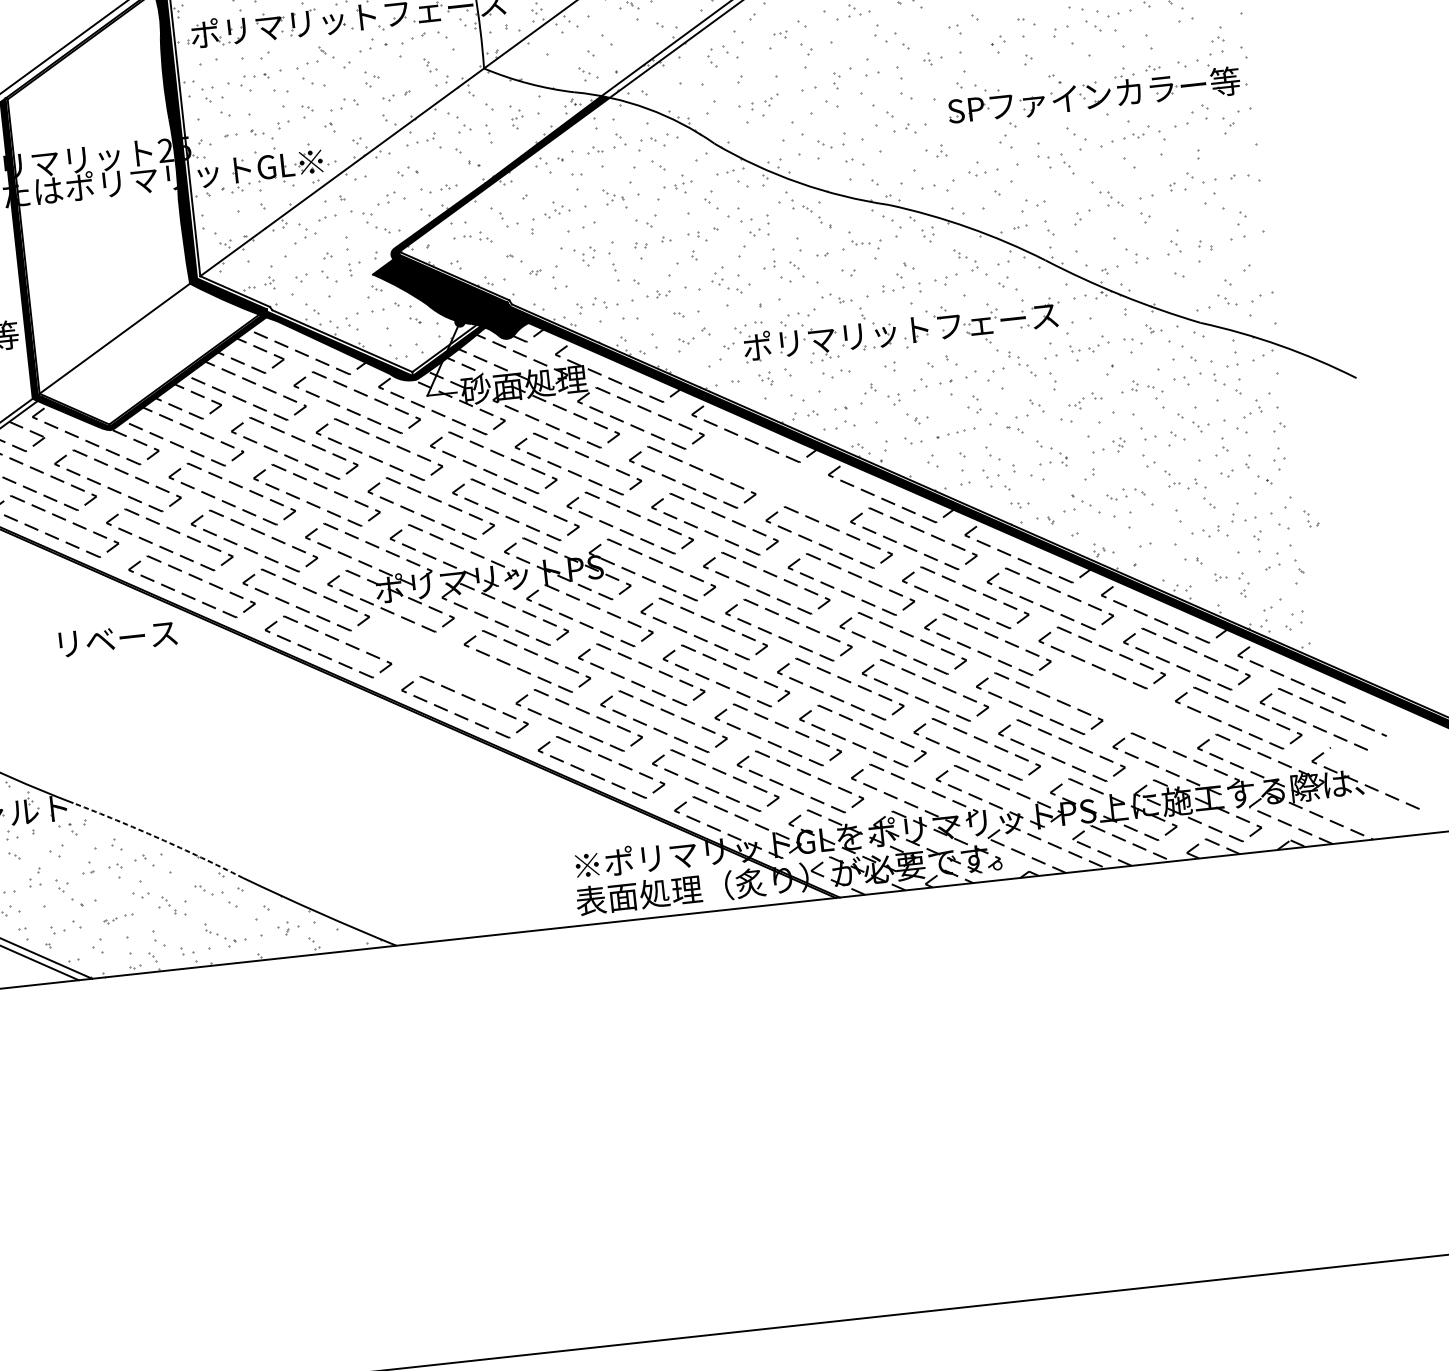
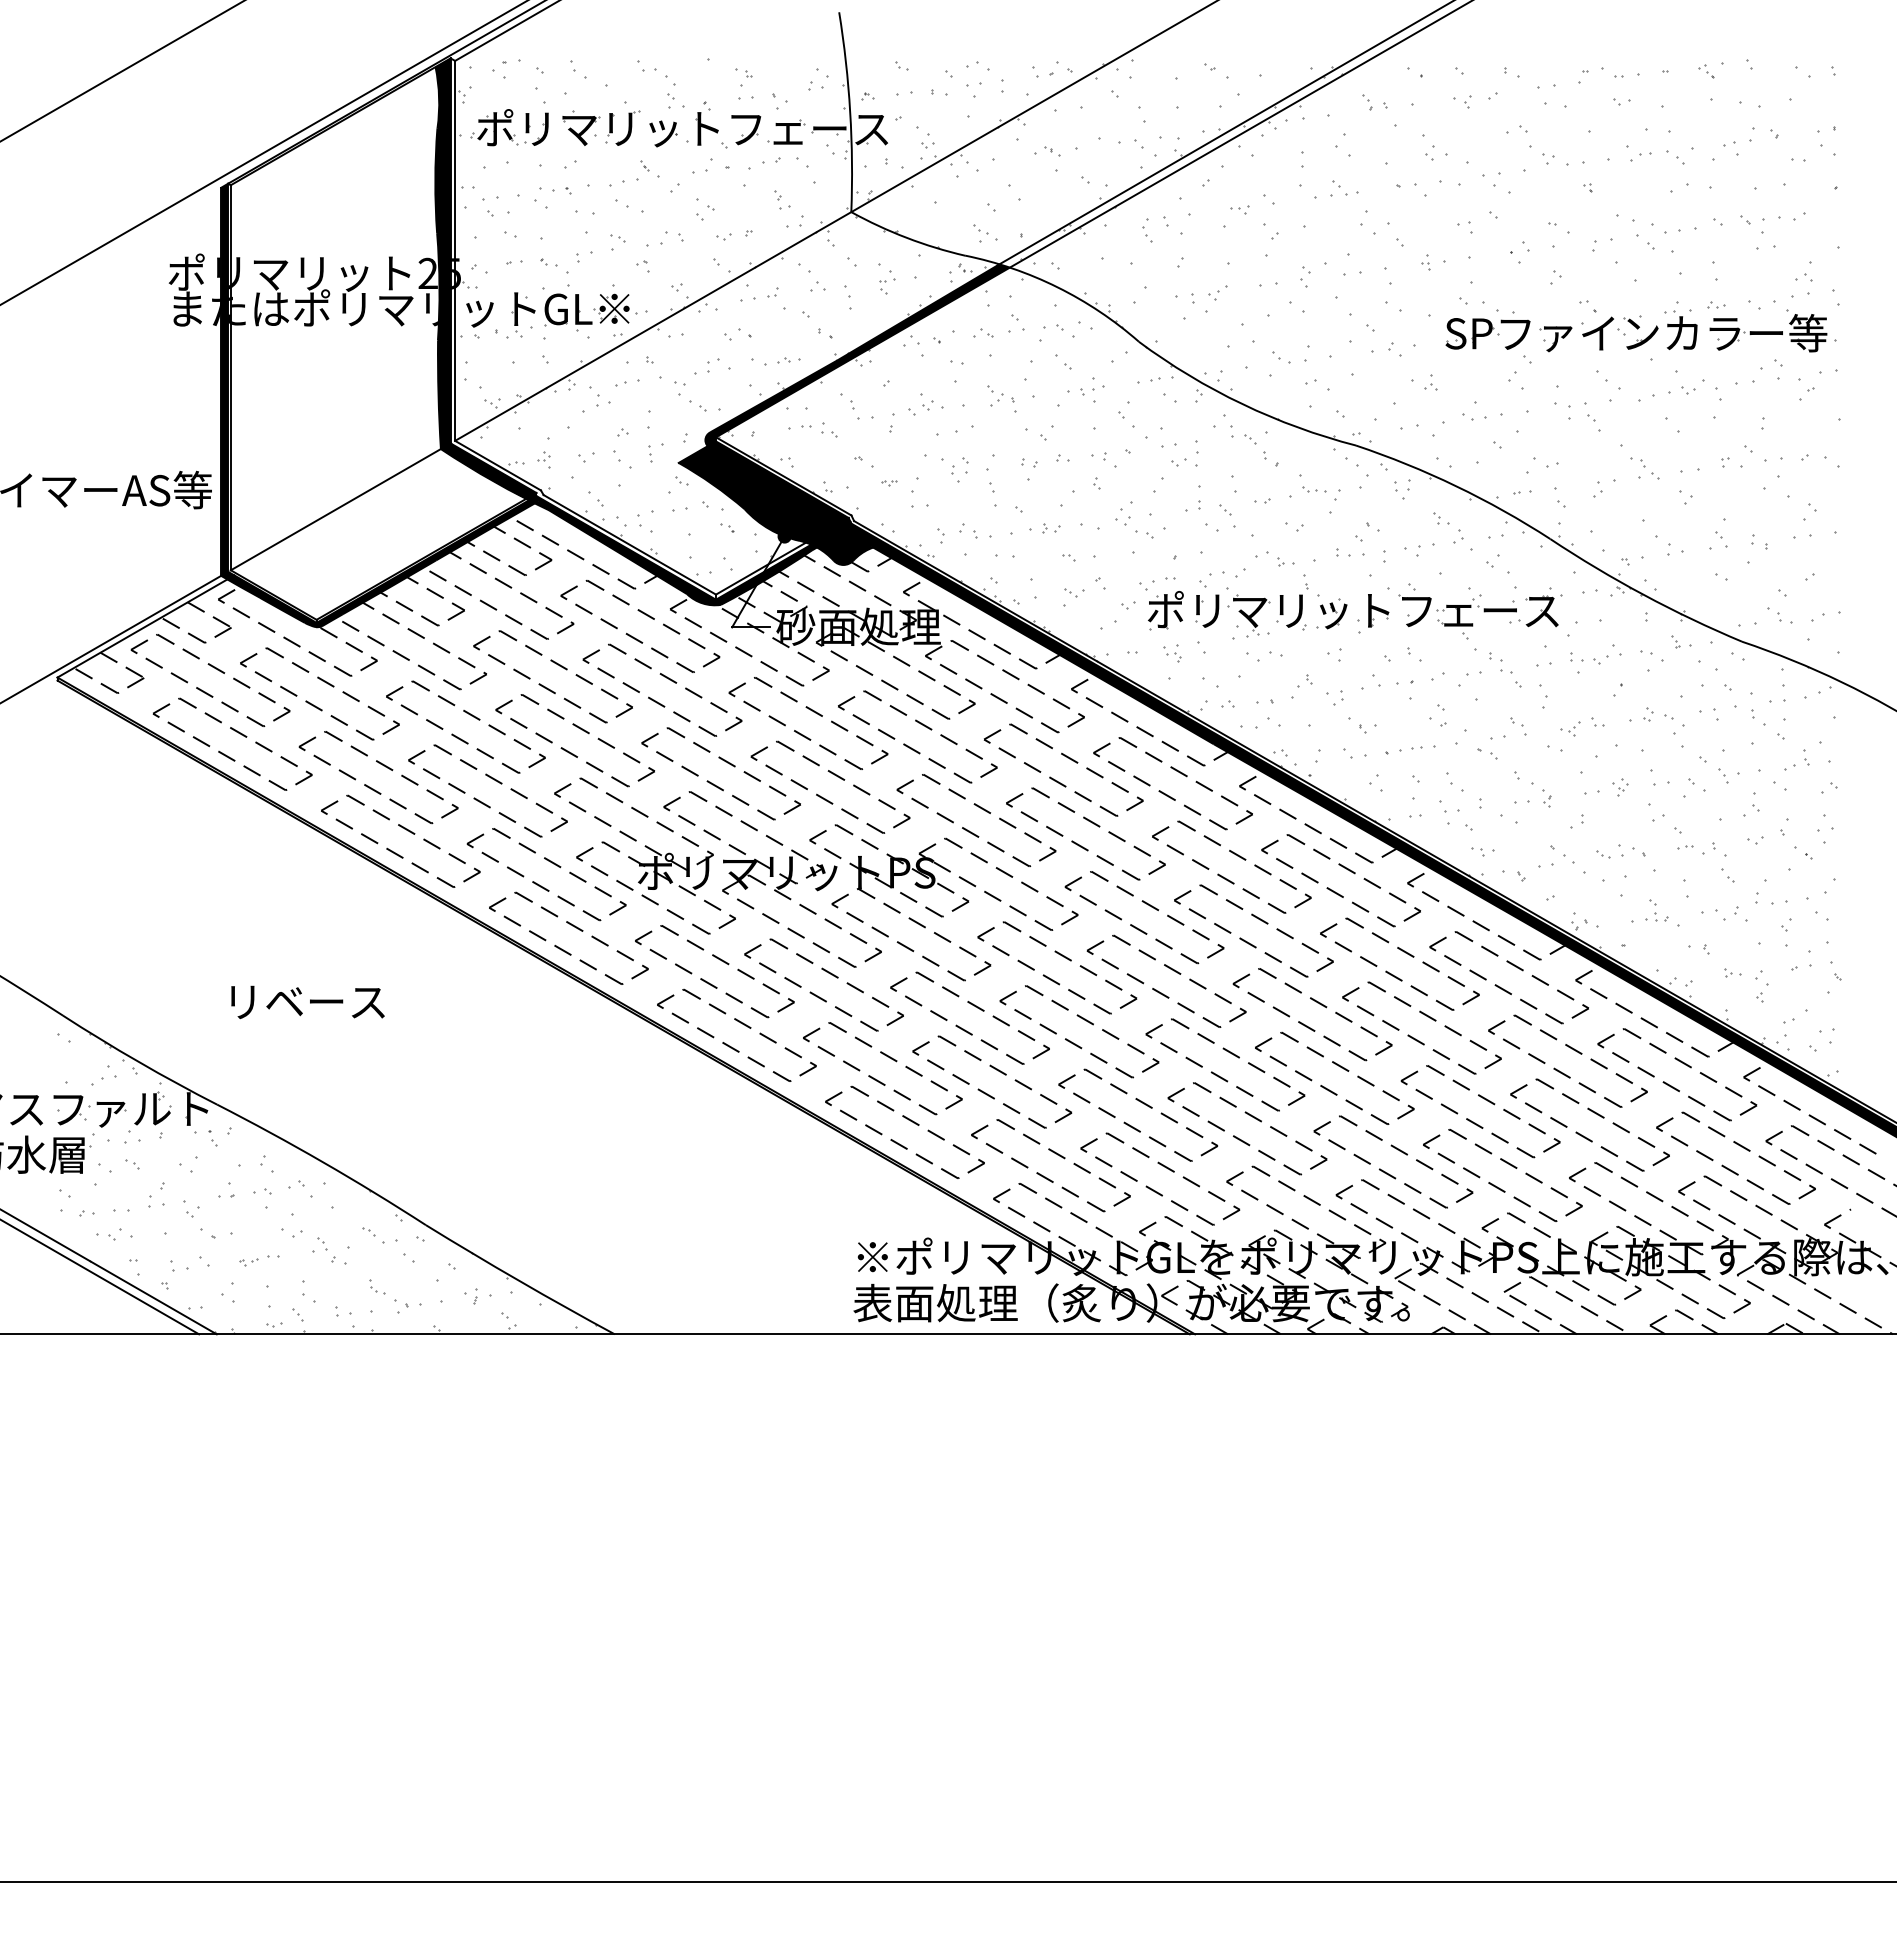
part: (771, 486) -> (1164, 792), added
part: (1310, 518) -> (1658, 910), moved
text: (117, 639) -> (307, 1002), moved
part: (445, 651) -> (719, 960), added
part: (1129, 696) -> (1597, 1115), added
arc: (159, 838) -> (323, 1162), dashed -> solid

